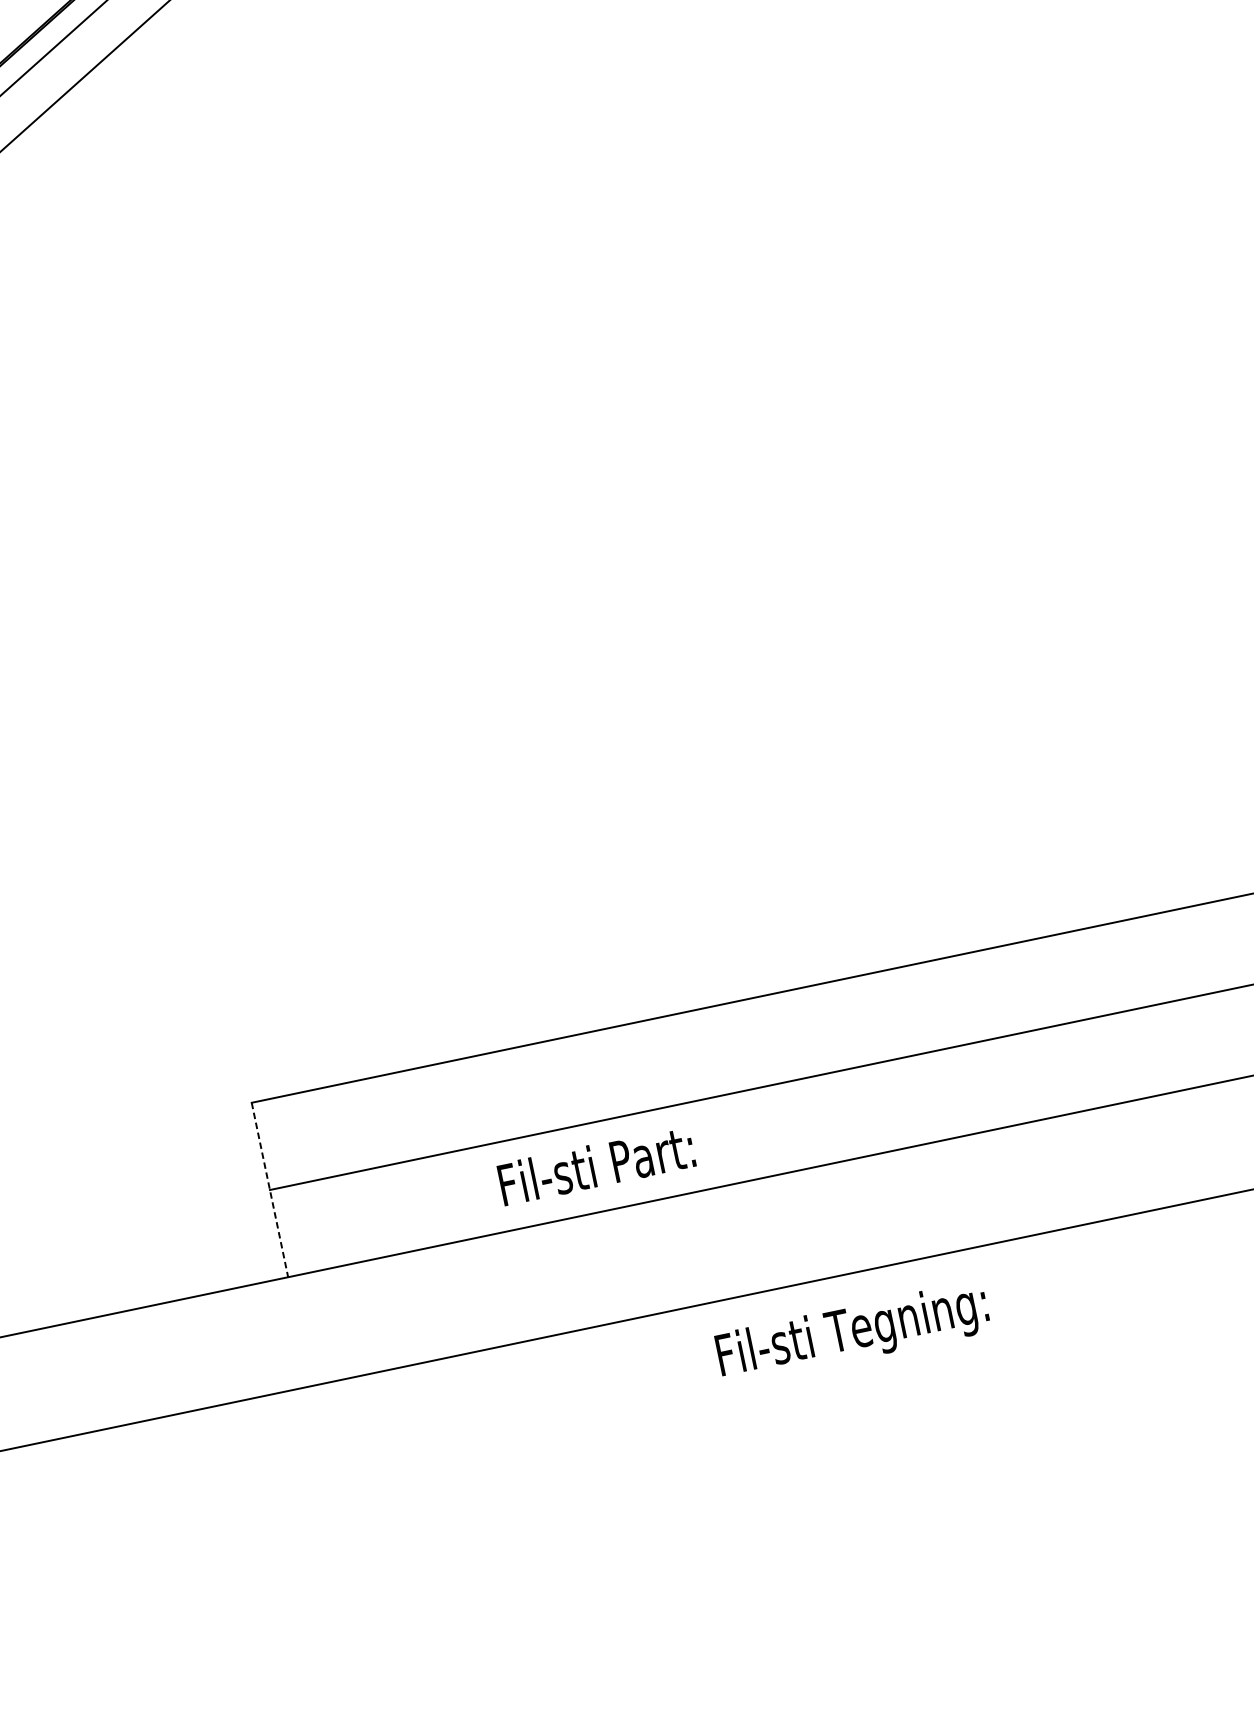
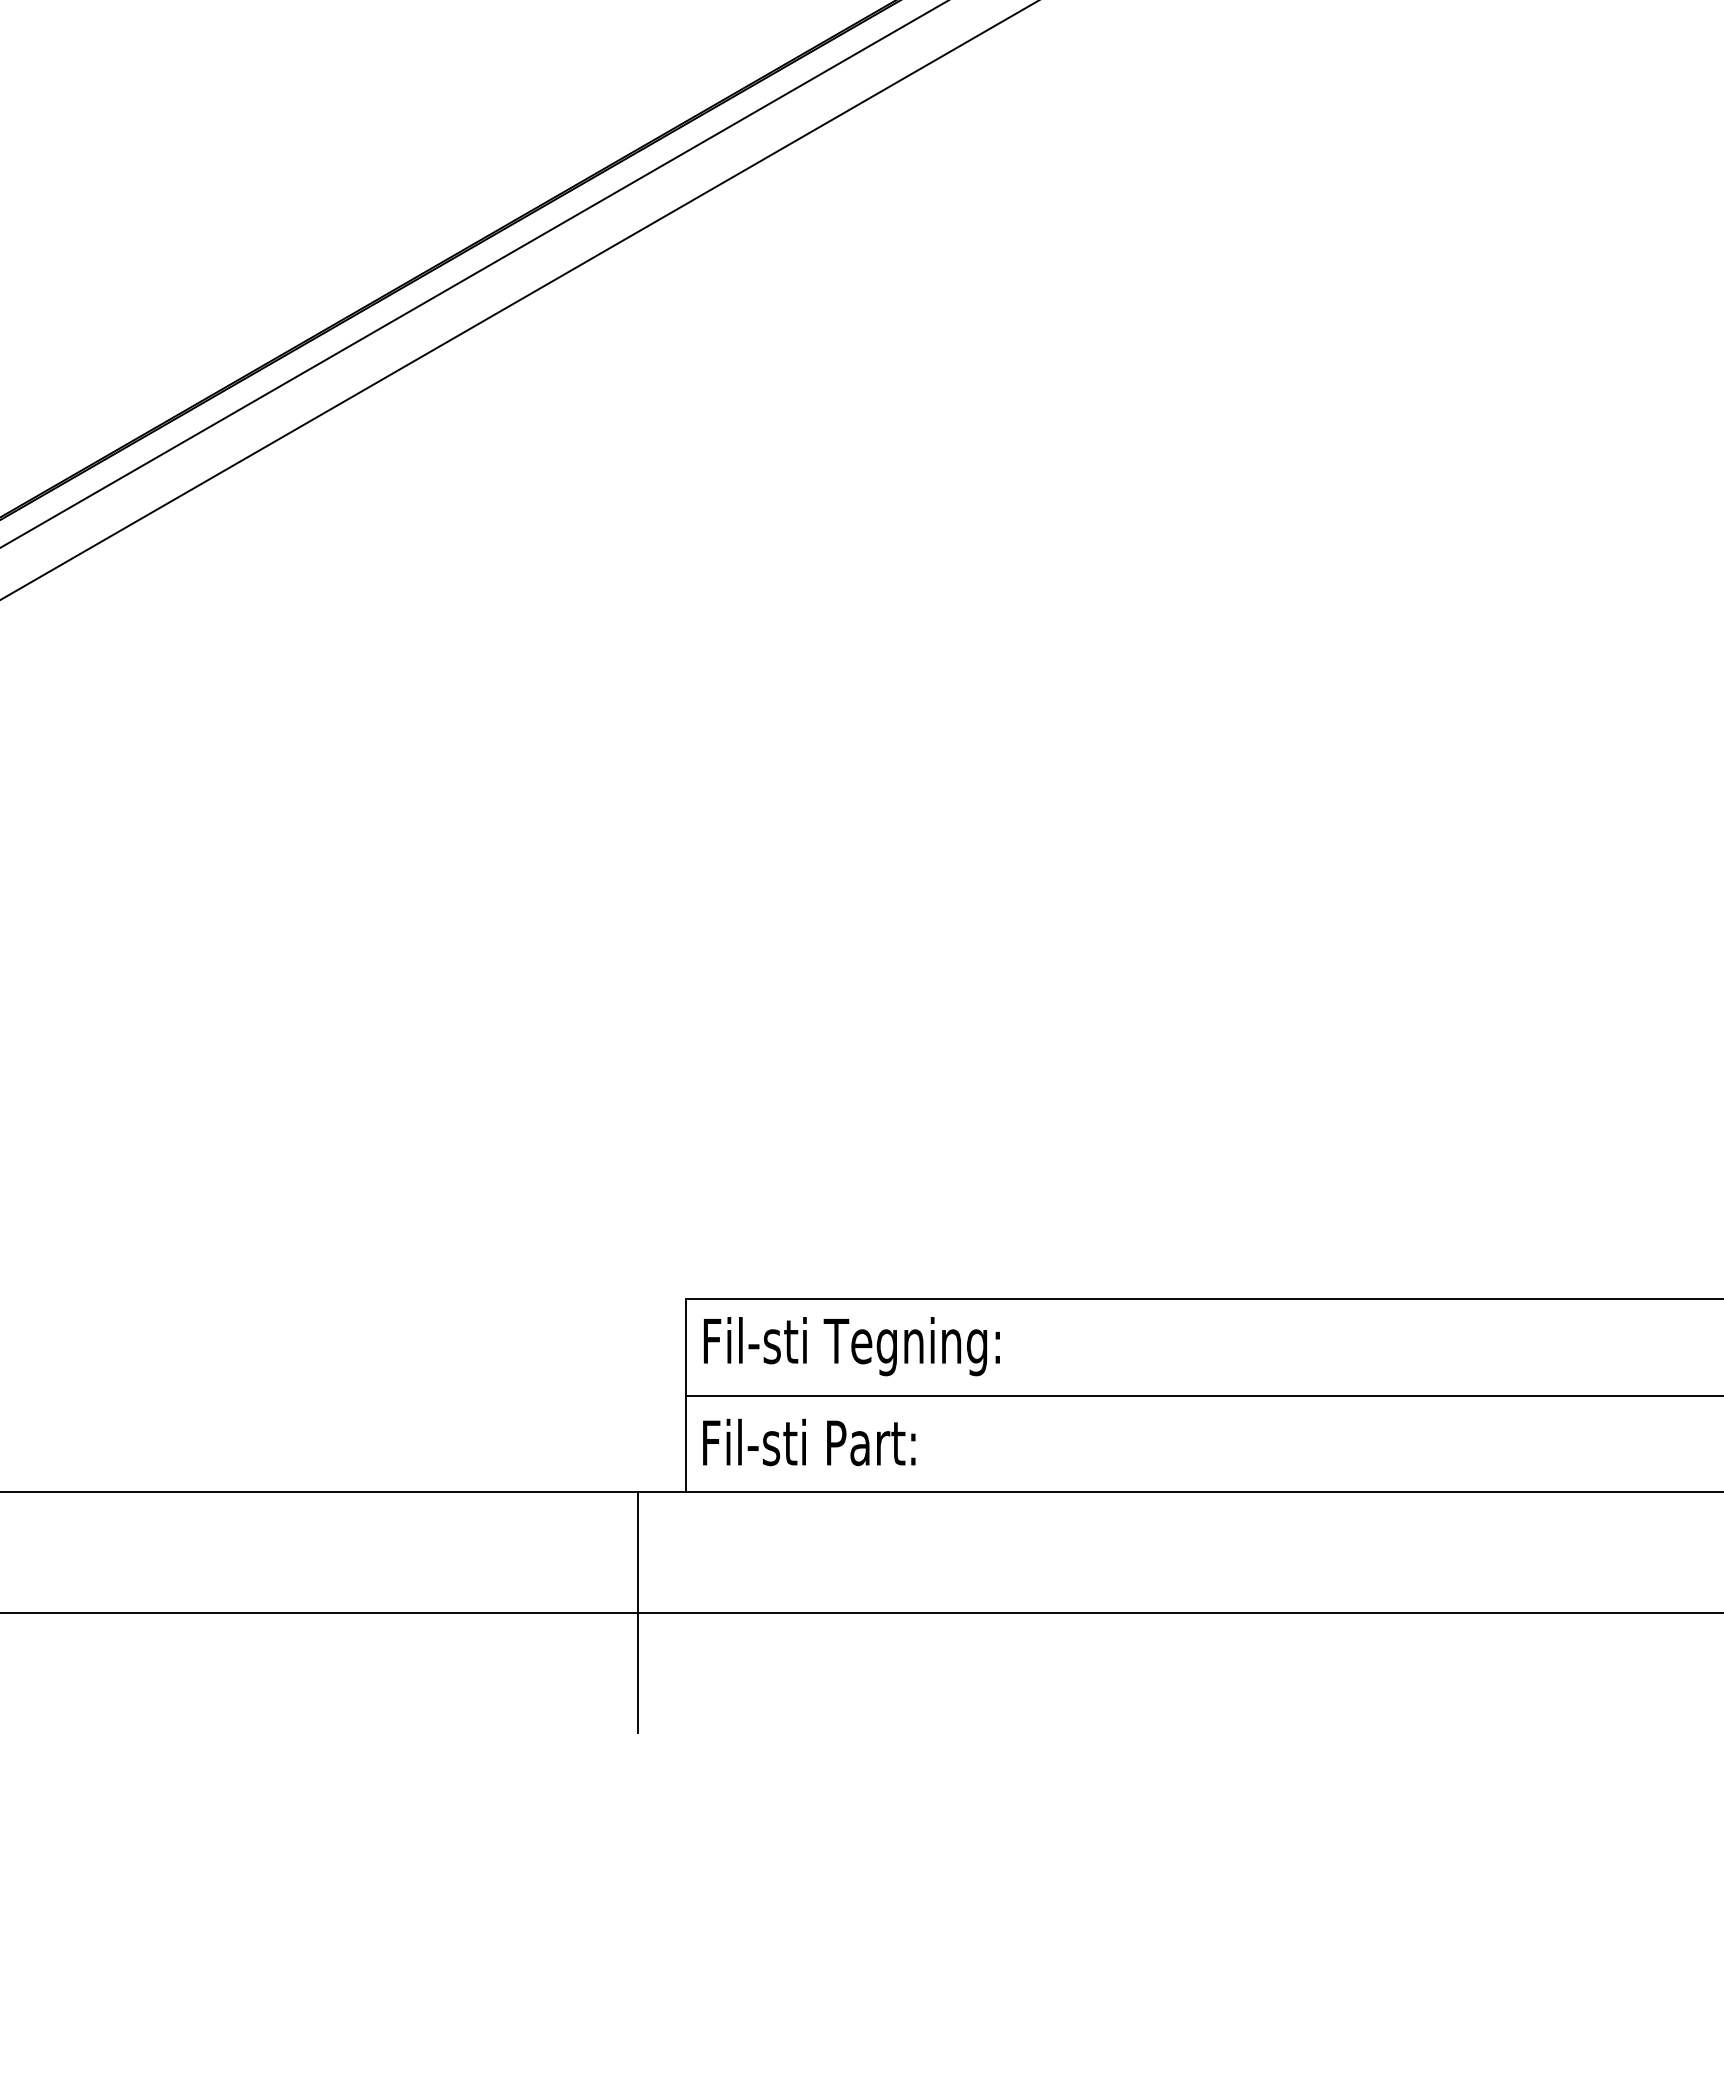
text: (596, 1165) -> (809, 1442), moved
line: (269, 1190) -> (685, 1396), dashed -> solid
text: (852, 1333) -> (851, 1346), moved
line: (267, 1395) -> (637, 1612), added

